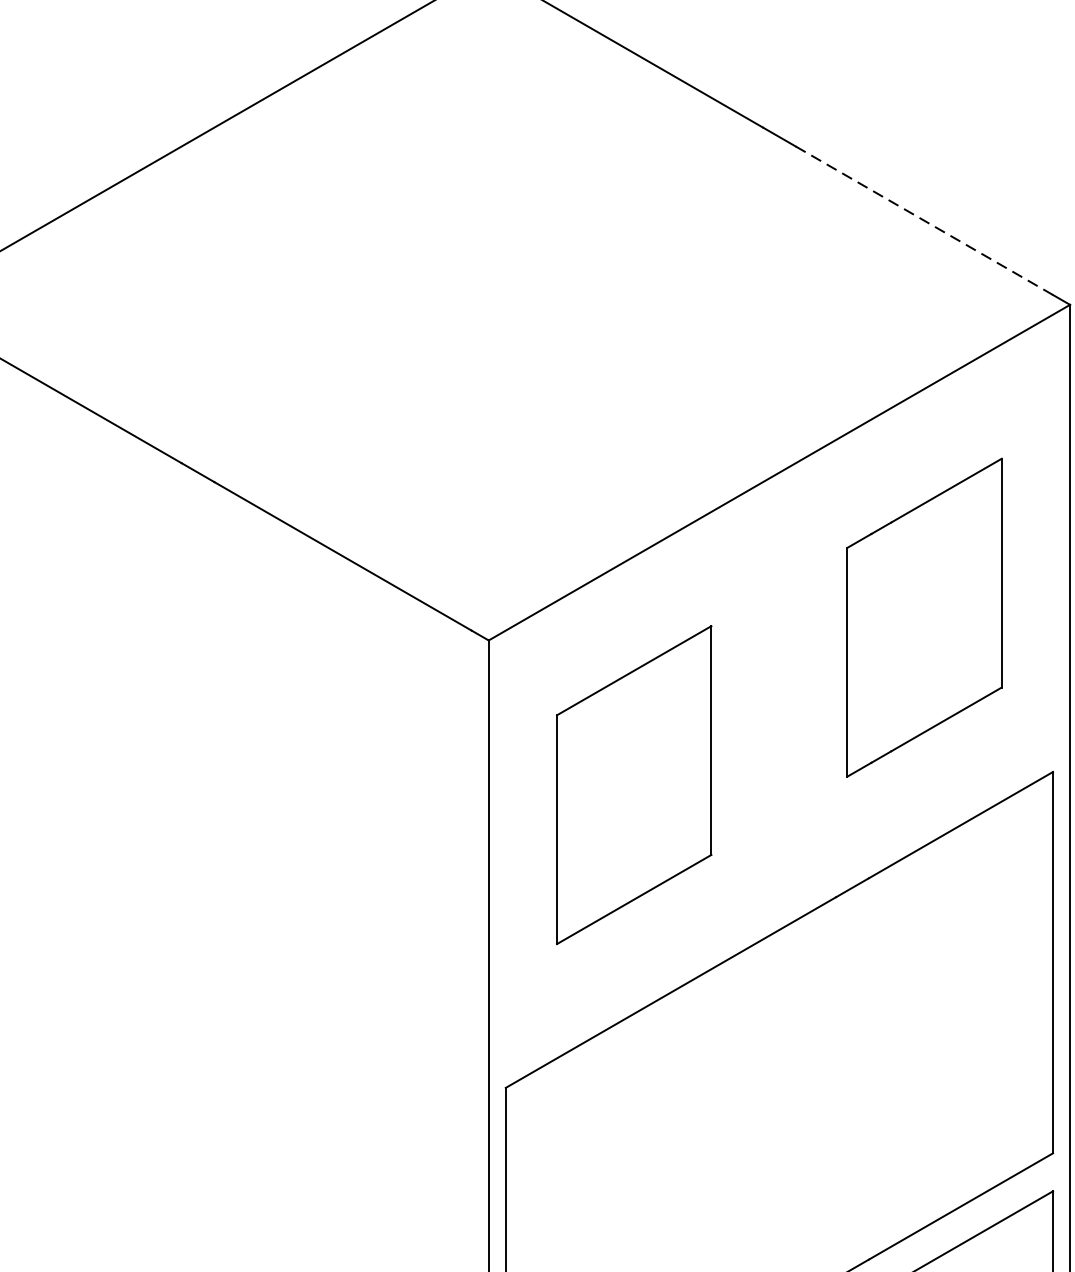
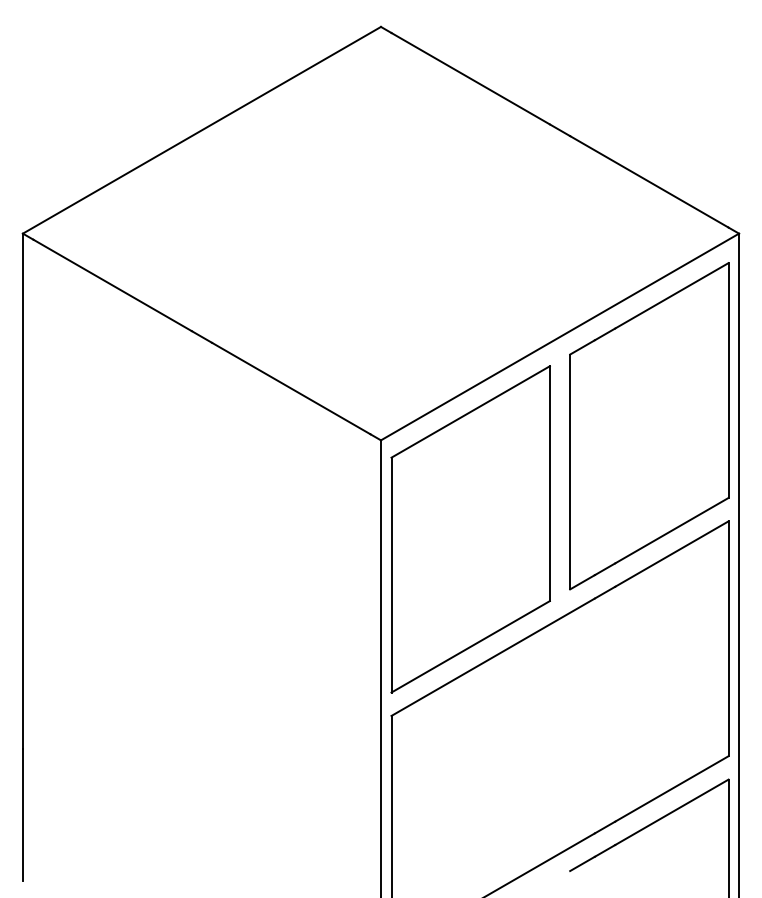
line: (924, 221) -> (649, 182), dashed -> solid
part: (924, 617) -> (649, 426), size x1.67
part: (634, 785) -> (470, 529), size x1.67

